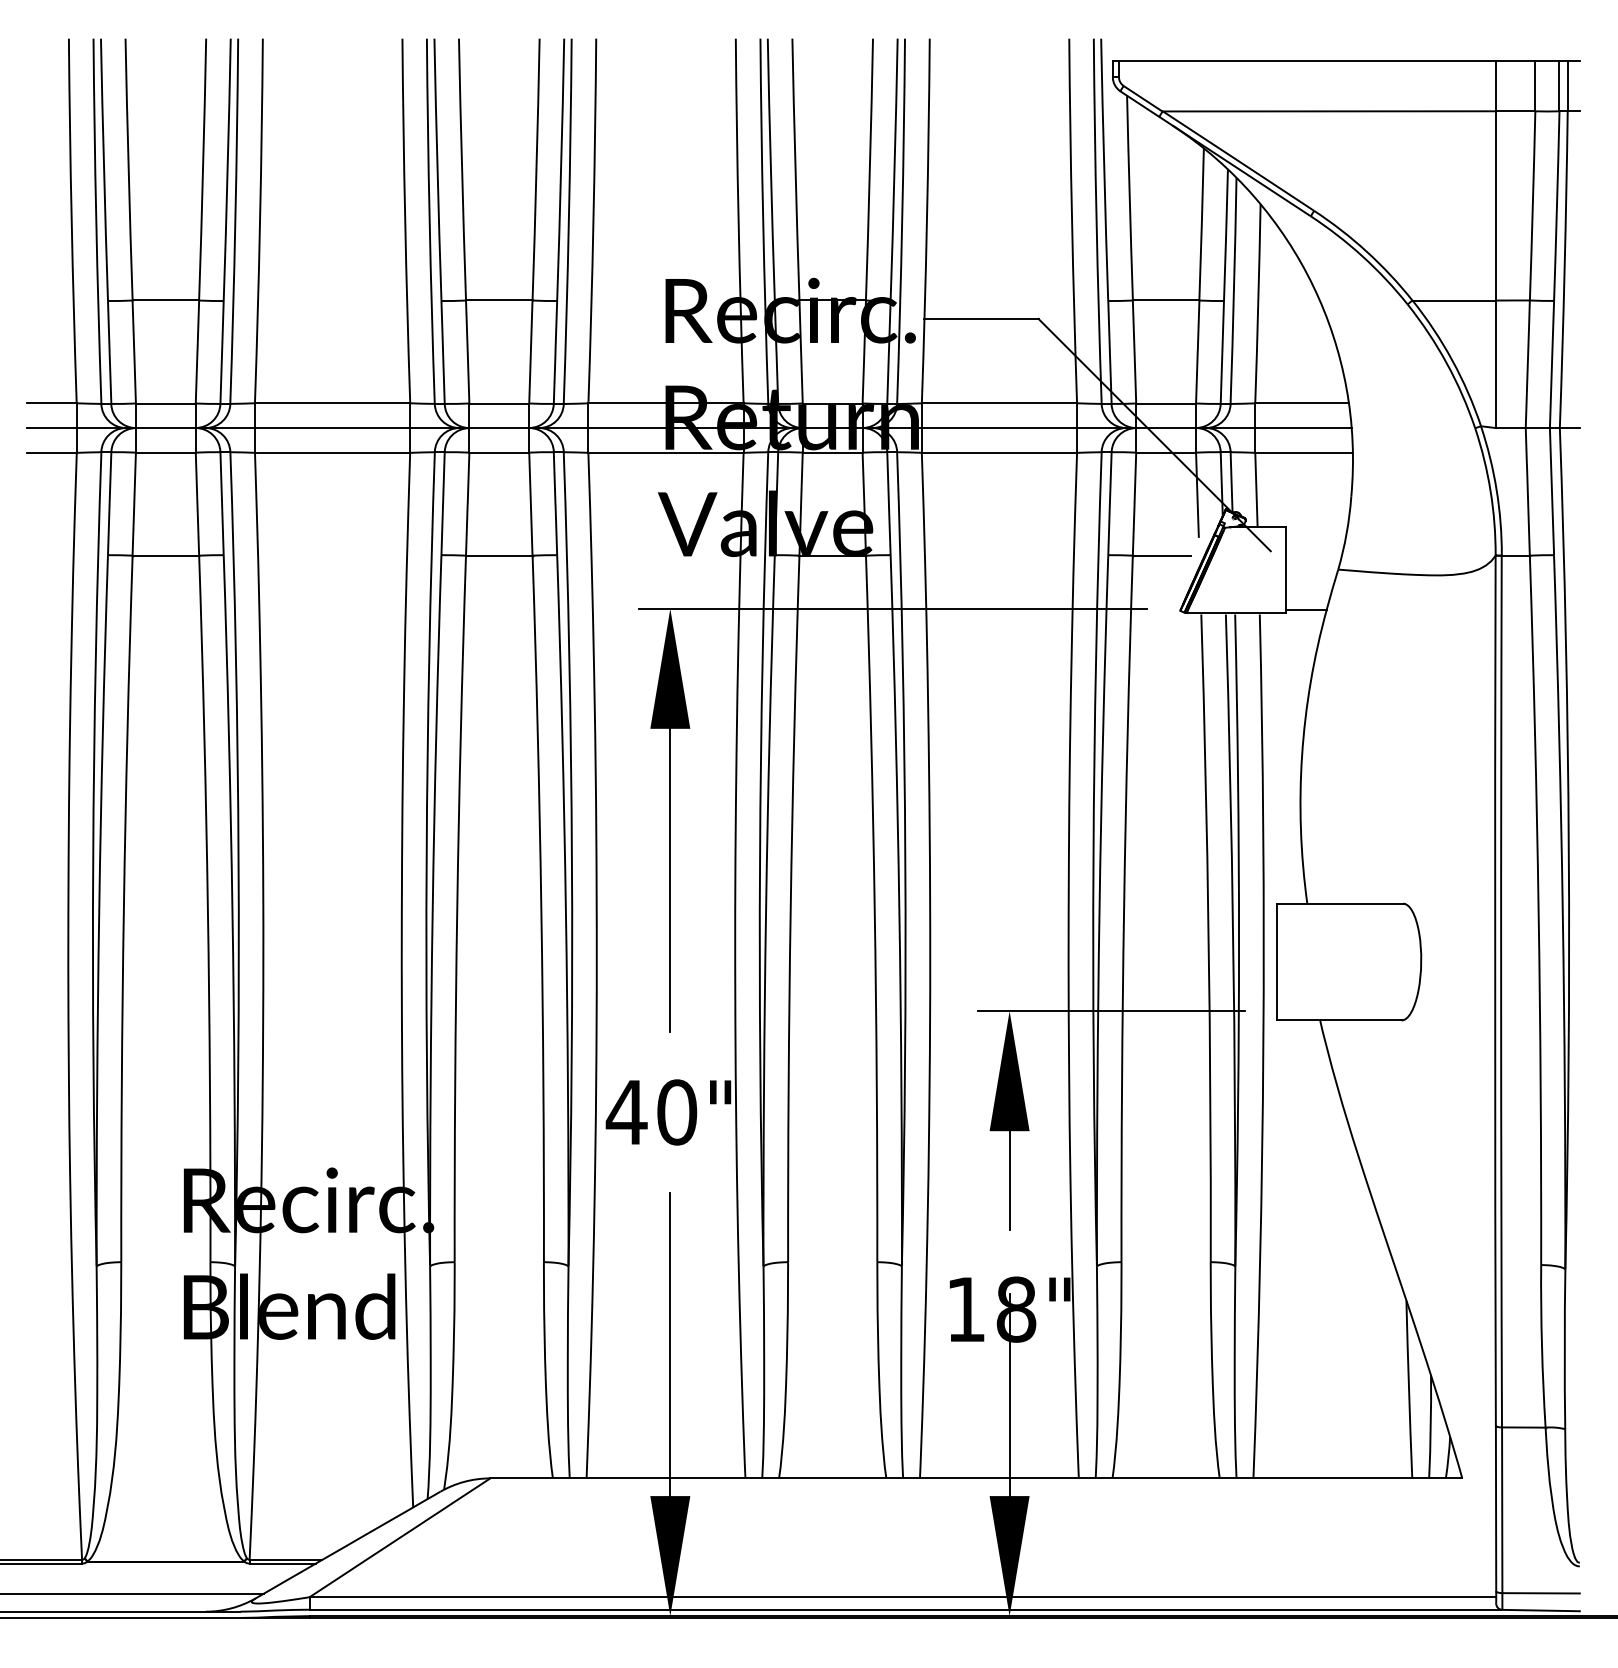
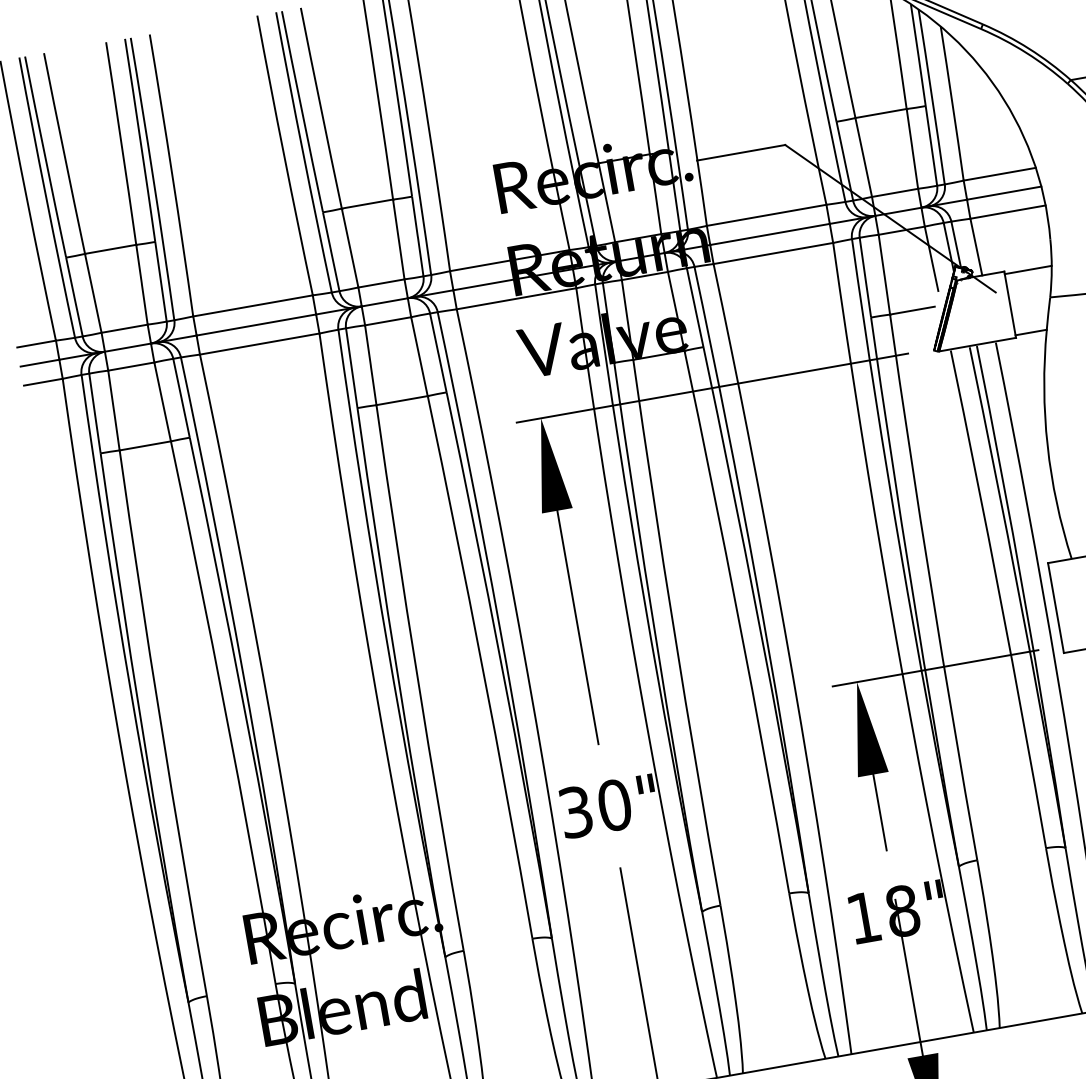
line: (1316, 530) -> (1028, 270), added
text: (626, 1112) -> (575, 812), 40" -> 30"

